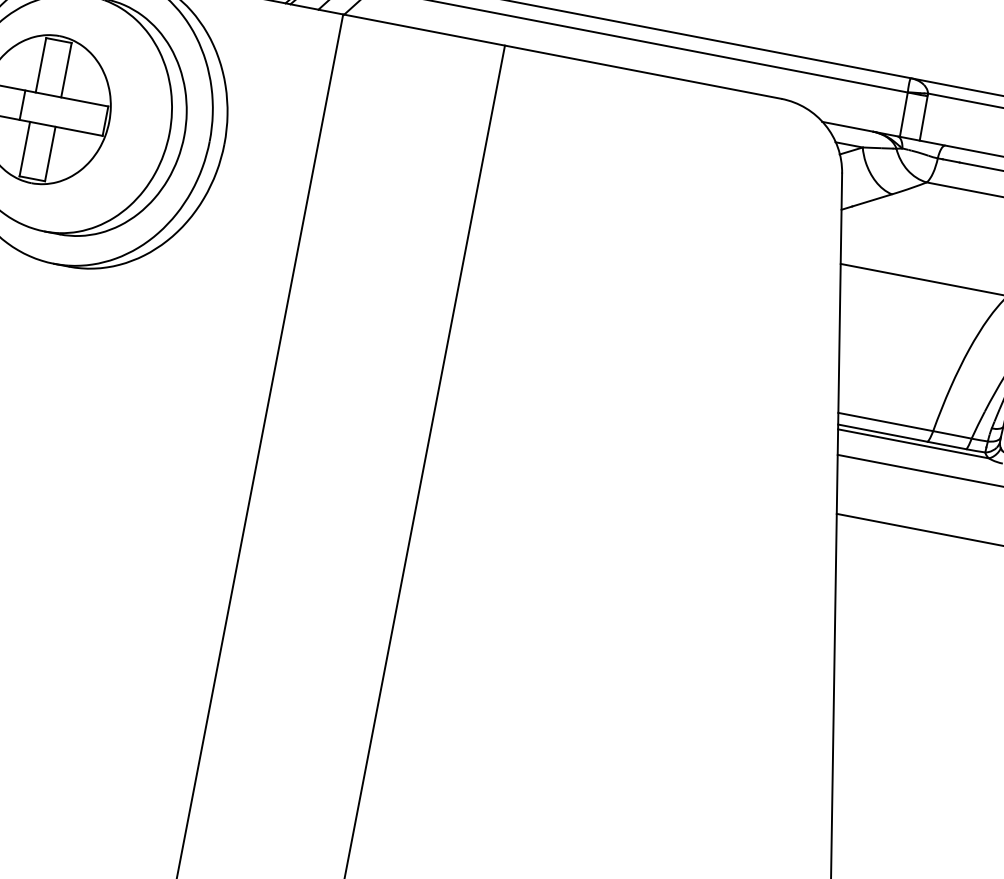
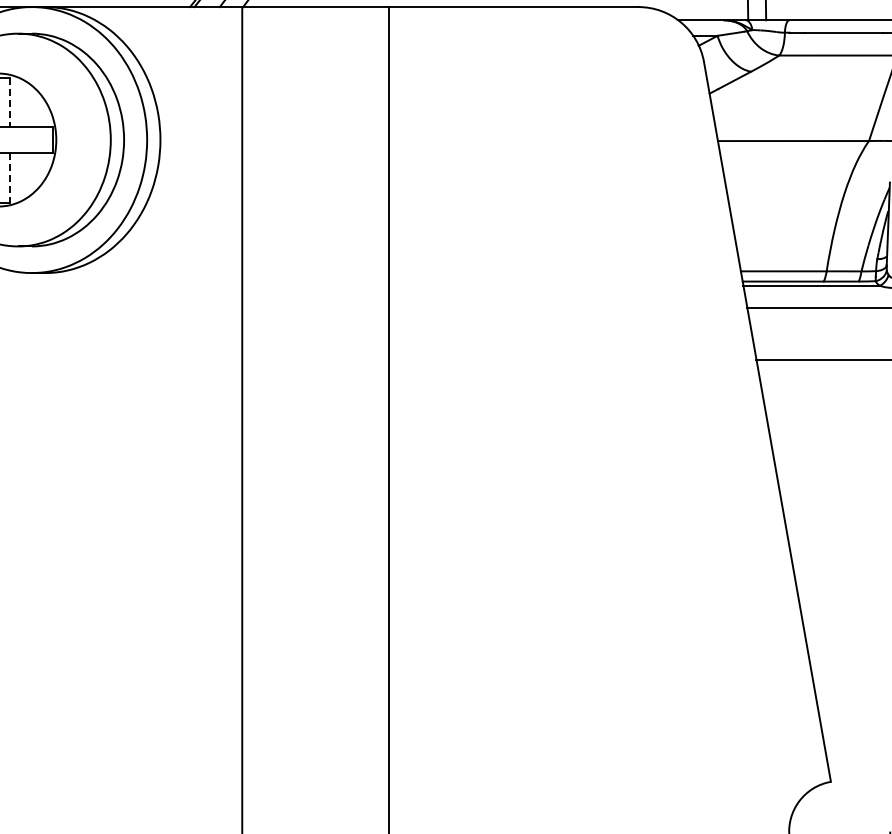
line: (66, 70) -> (10, 102), solid -> dashed
line: (50, 153) -> (10, 177), solid -> dashed

